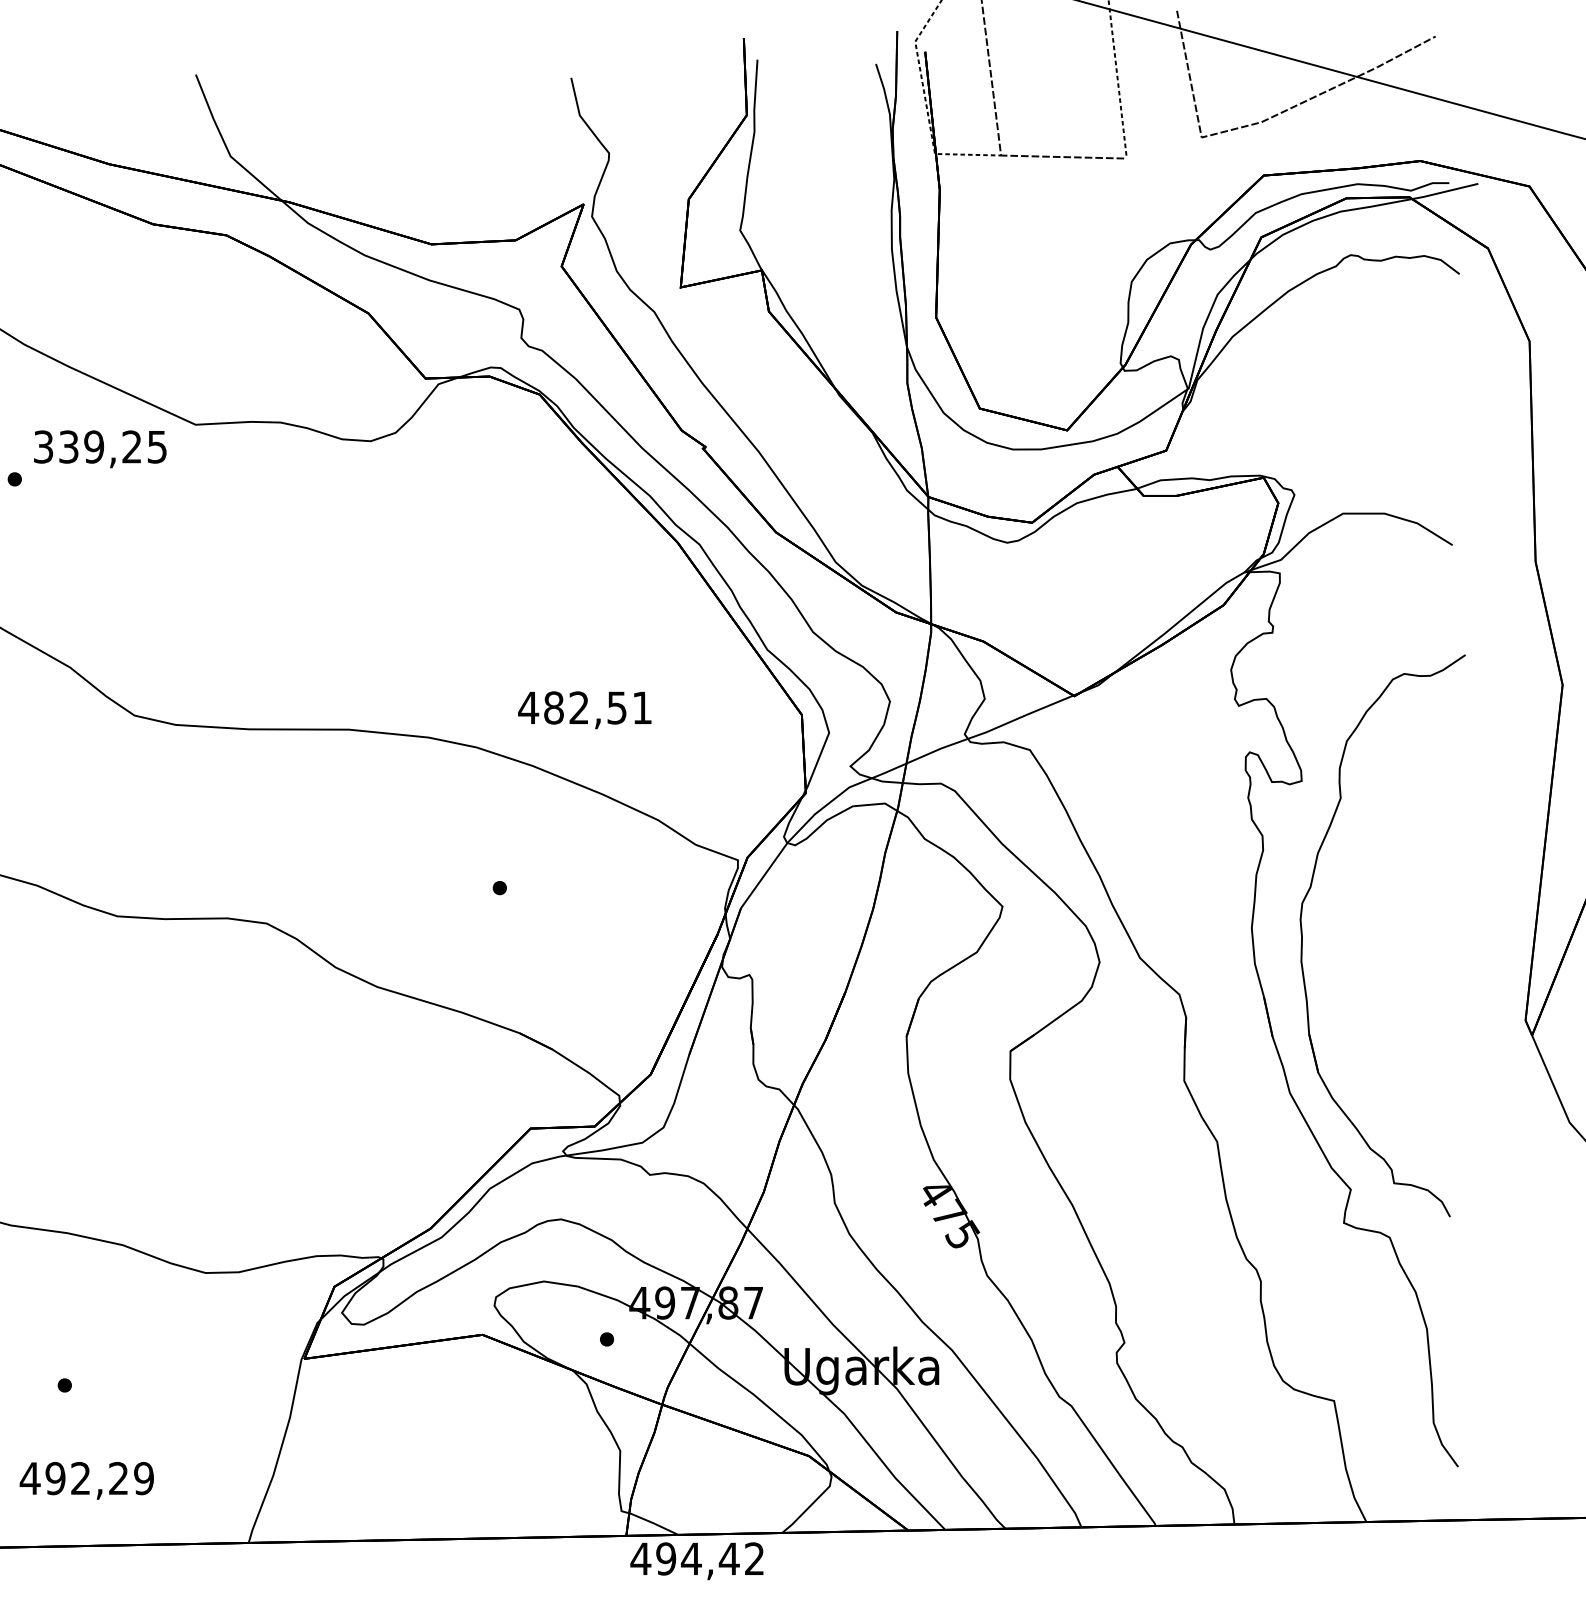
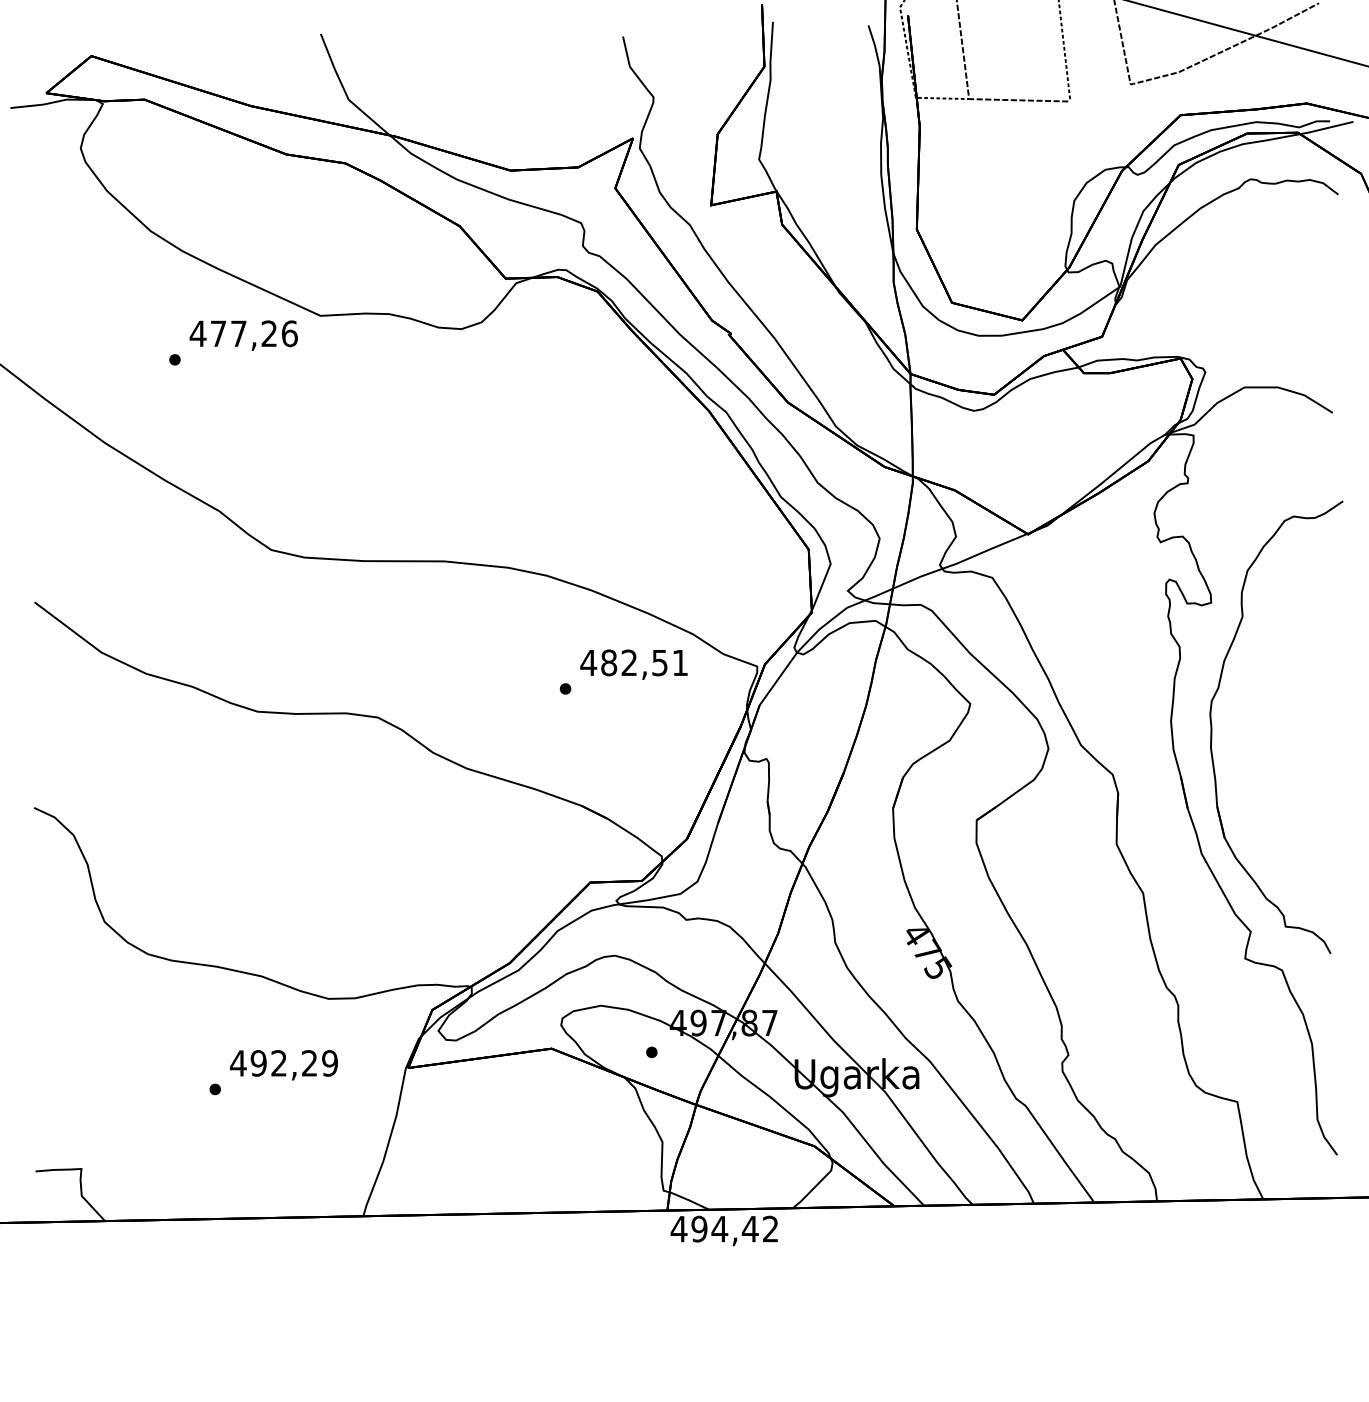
text: (99, 446) -> (243, 333), 339,25 -> 477,26
text: (584, 709) -> (633, 664), moved
text: (86, 1481) -> (283, 1065), moved

